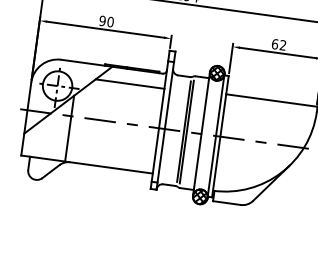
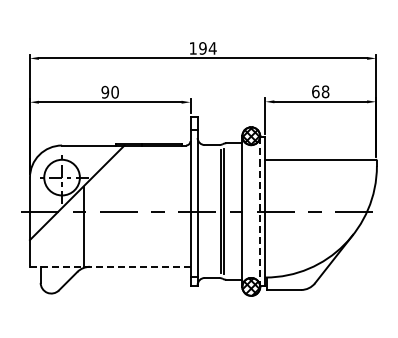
text: (283, 45) -> (325, 91), 62 -> 68
line: (129, 84) -> (148, 163), removed
line: (216, 136) -> (260, 212), solid -> dashed
line: (87, 164) -> (110, 266), solid -> dashed

